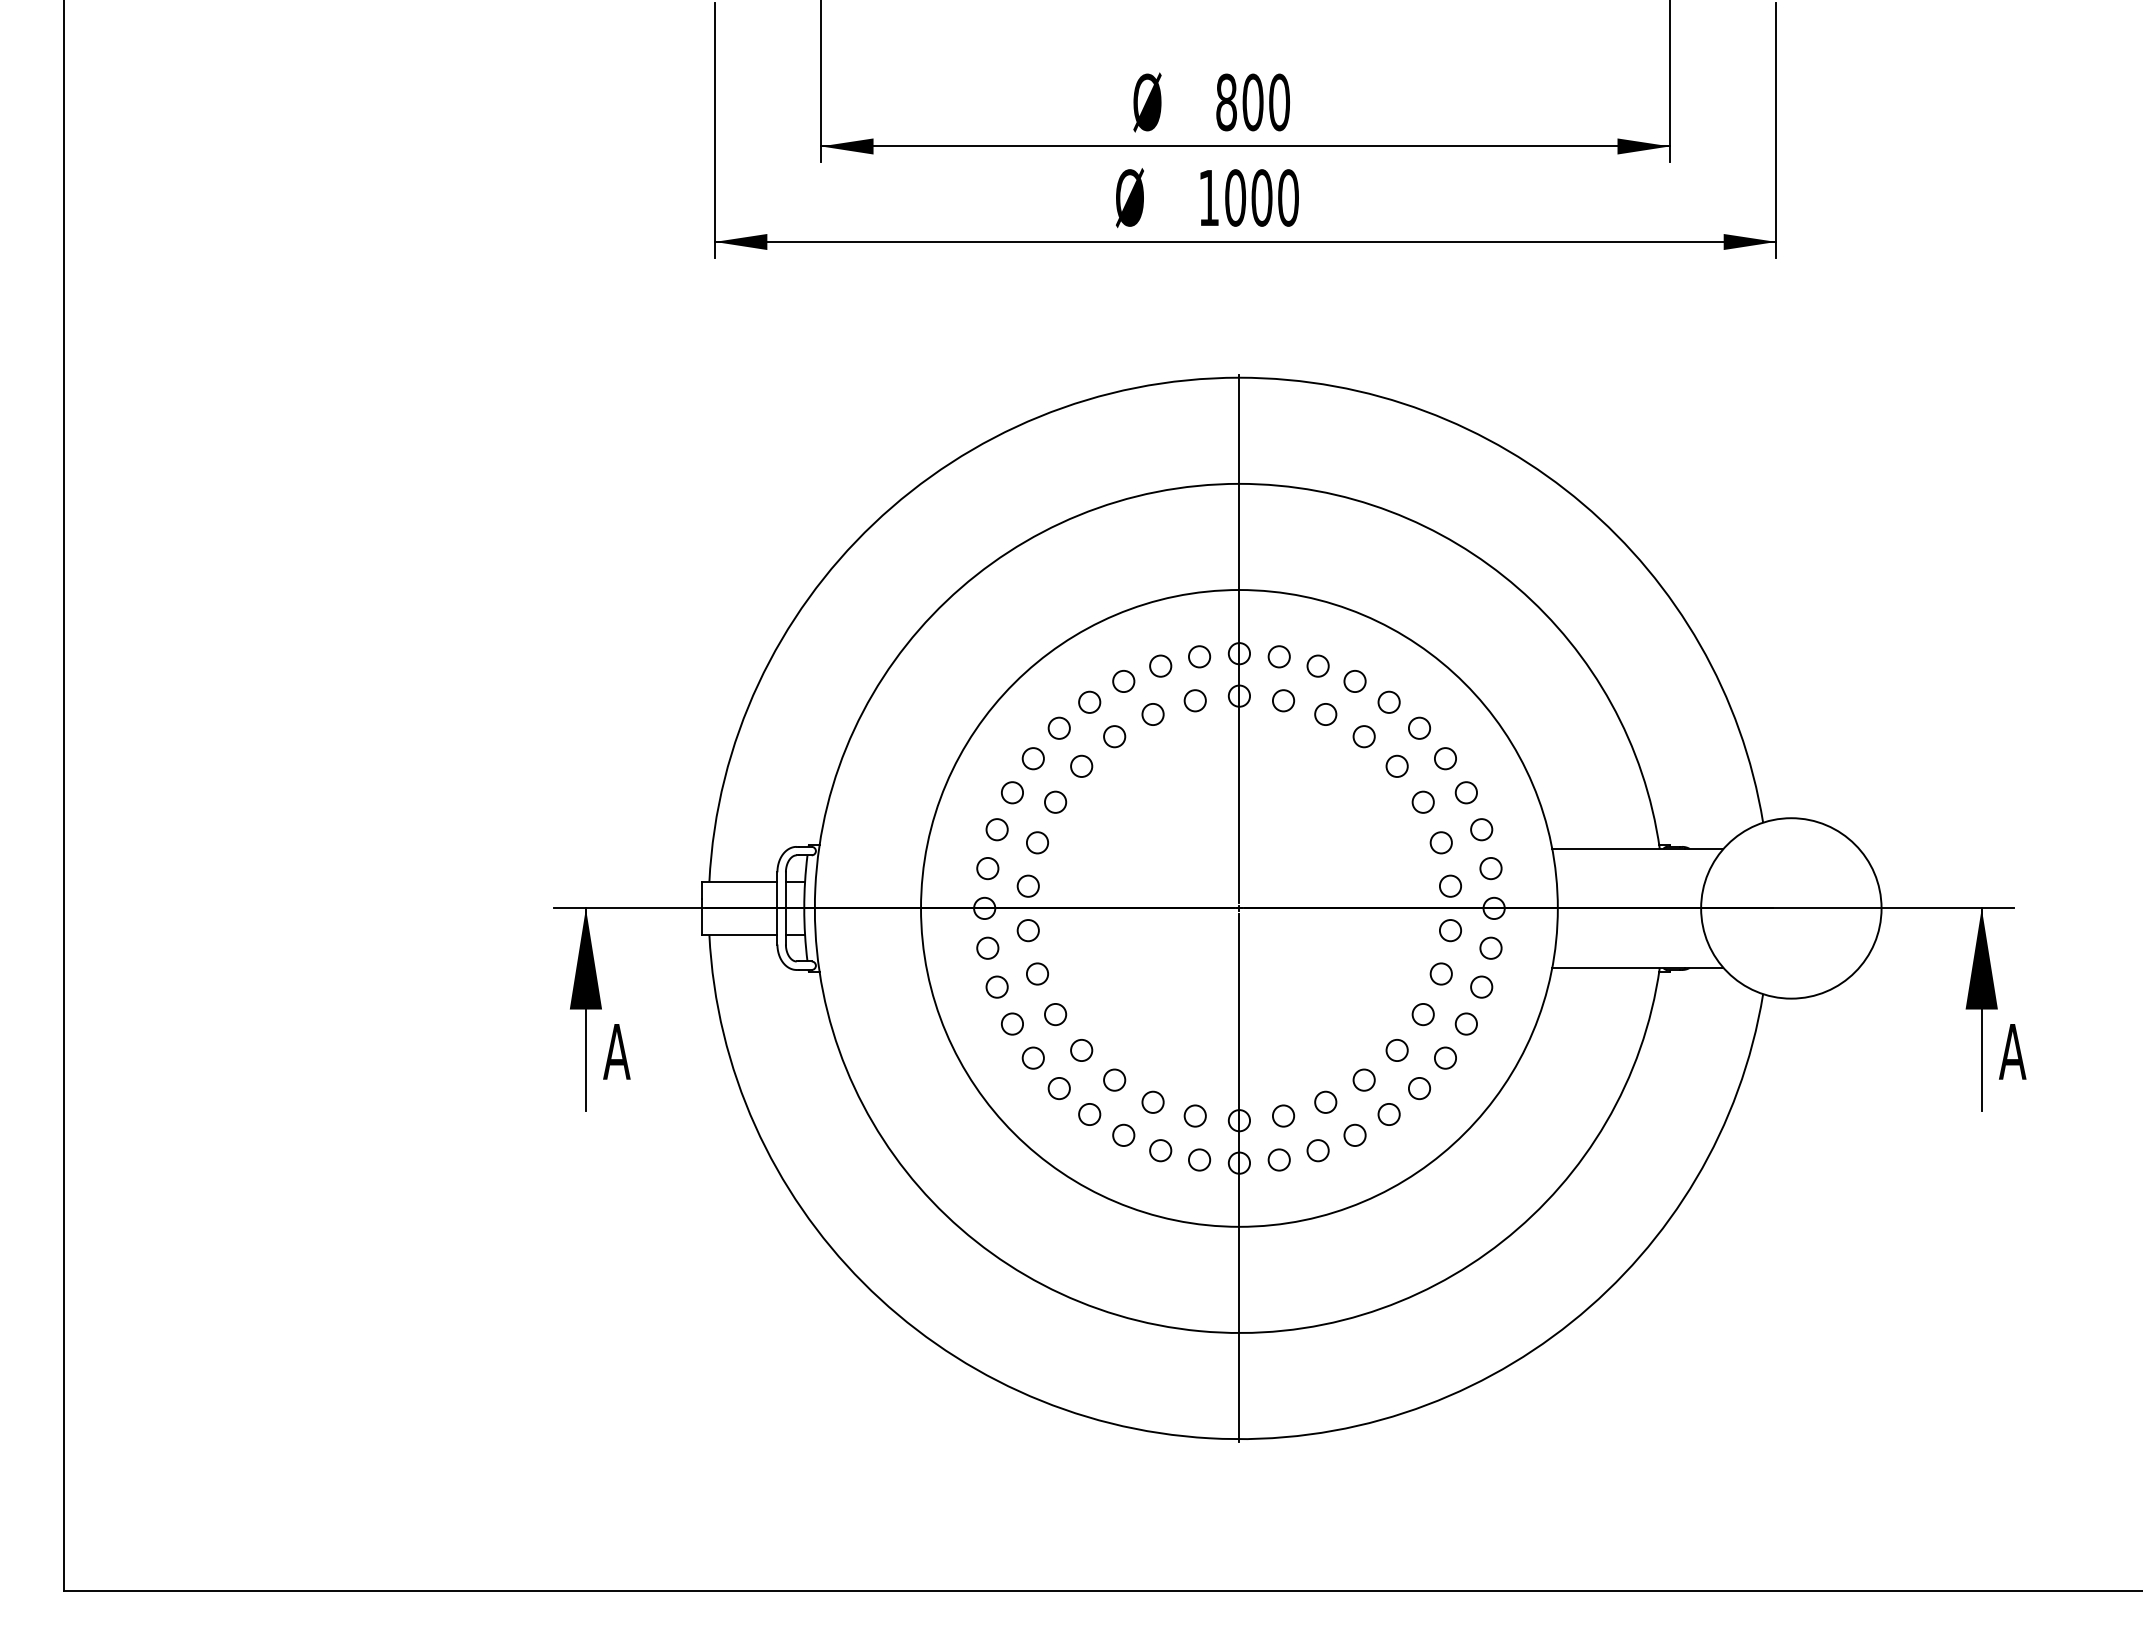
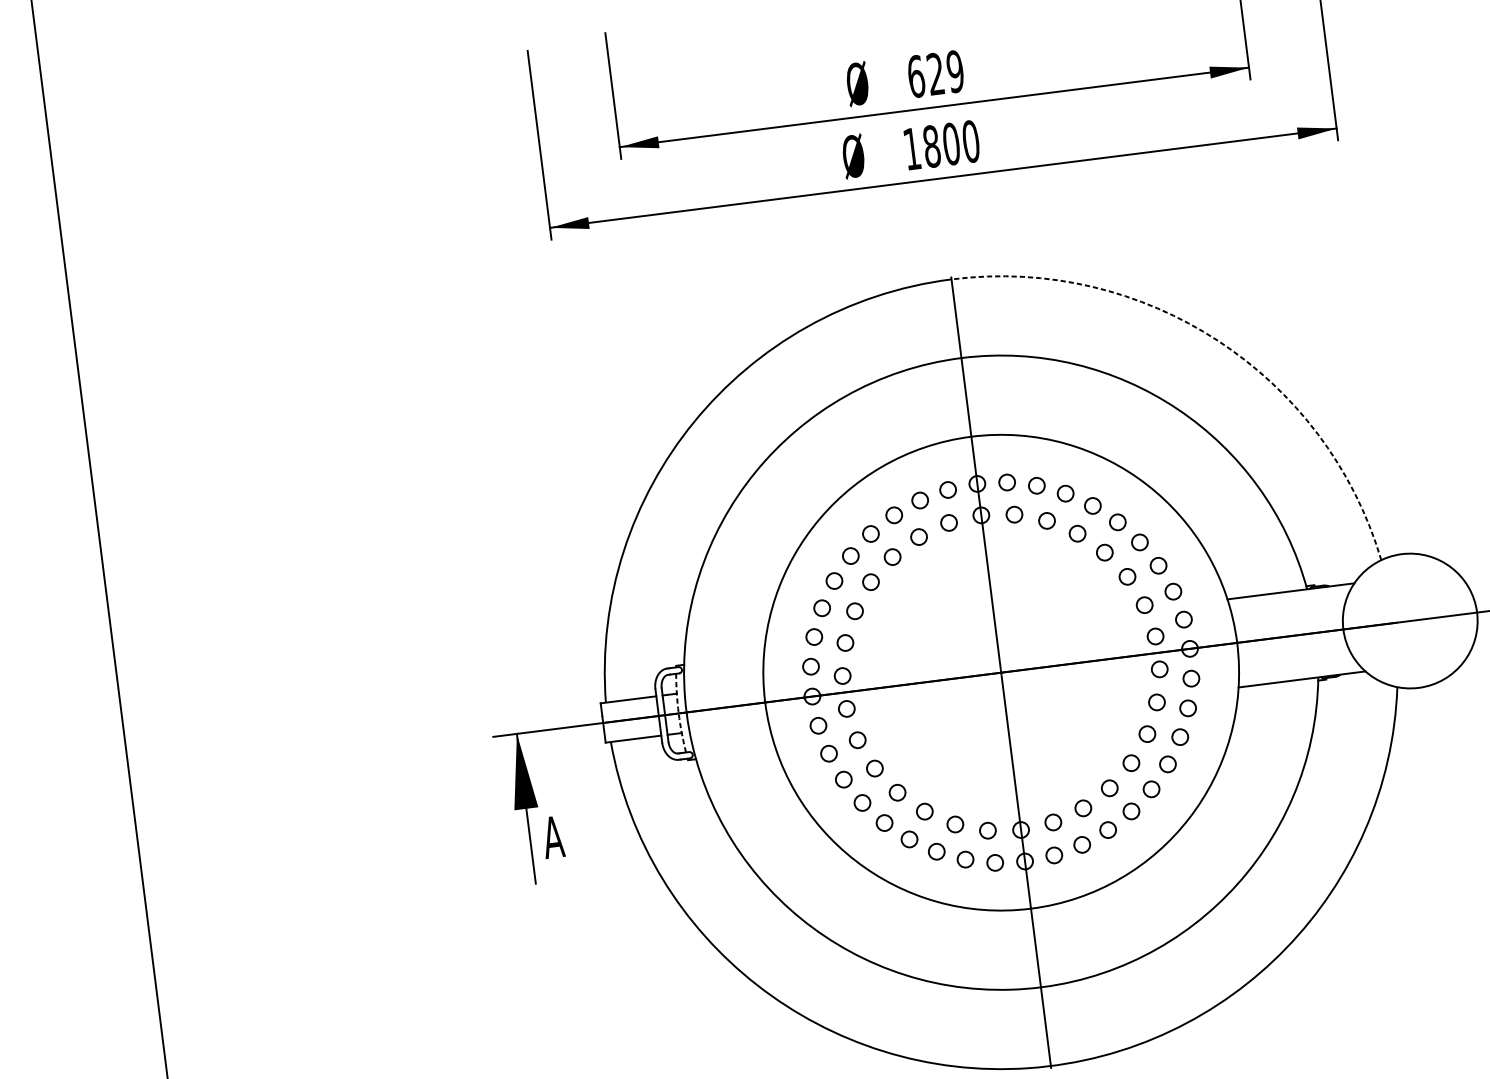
text: (1252, 102) -> (935, 74), 800 -> 629
text: (1235, 197) -> (931, 146), 1000 -> 1800
arc: (1583, 504) -> (1218, 341), solid -> dashed
arc: (804, 908) -> (678, 713), solid -> dashed

